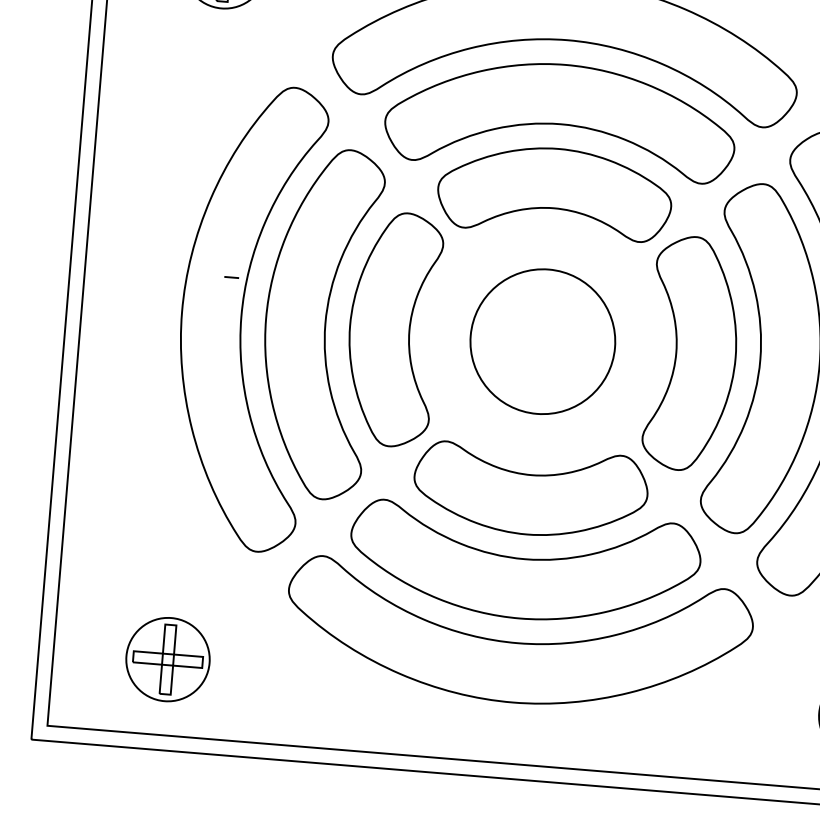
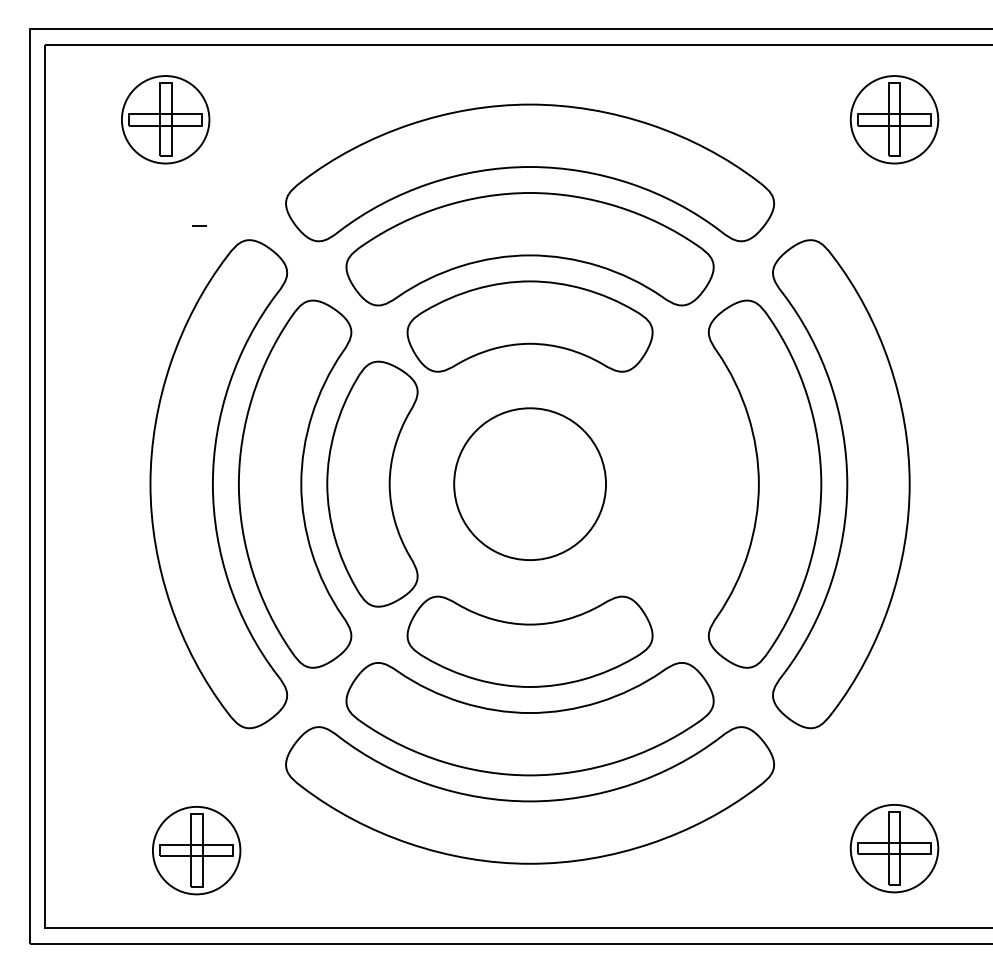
line: (231, 277) -> (199, 225), moved
part: (692, 353) -> (687, 483), removed
part: (167, 659) -> (196, 850), moved

